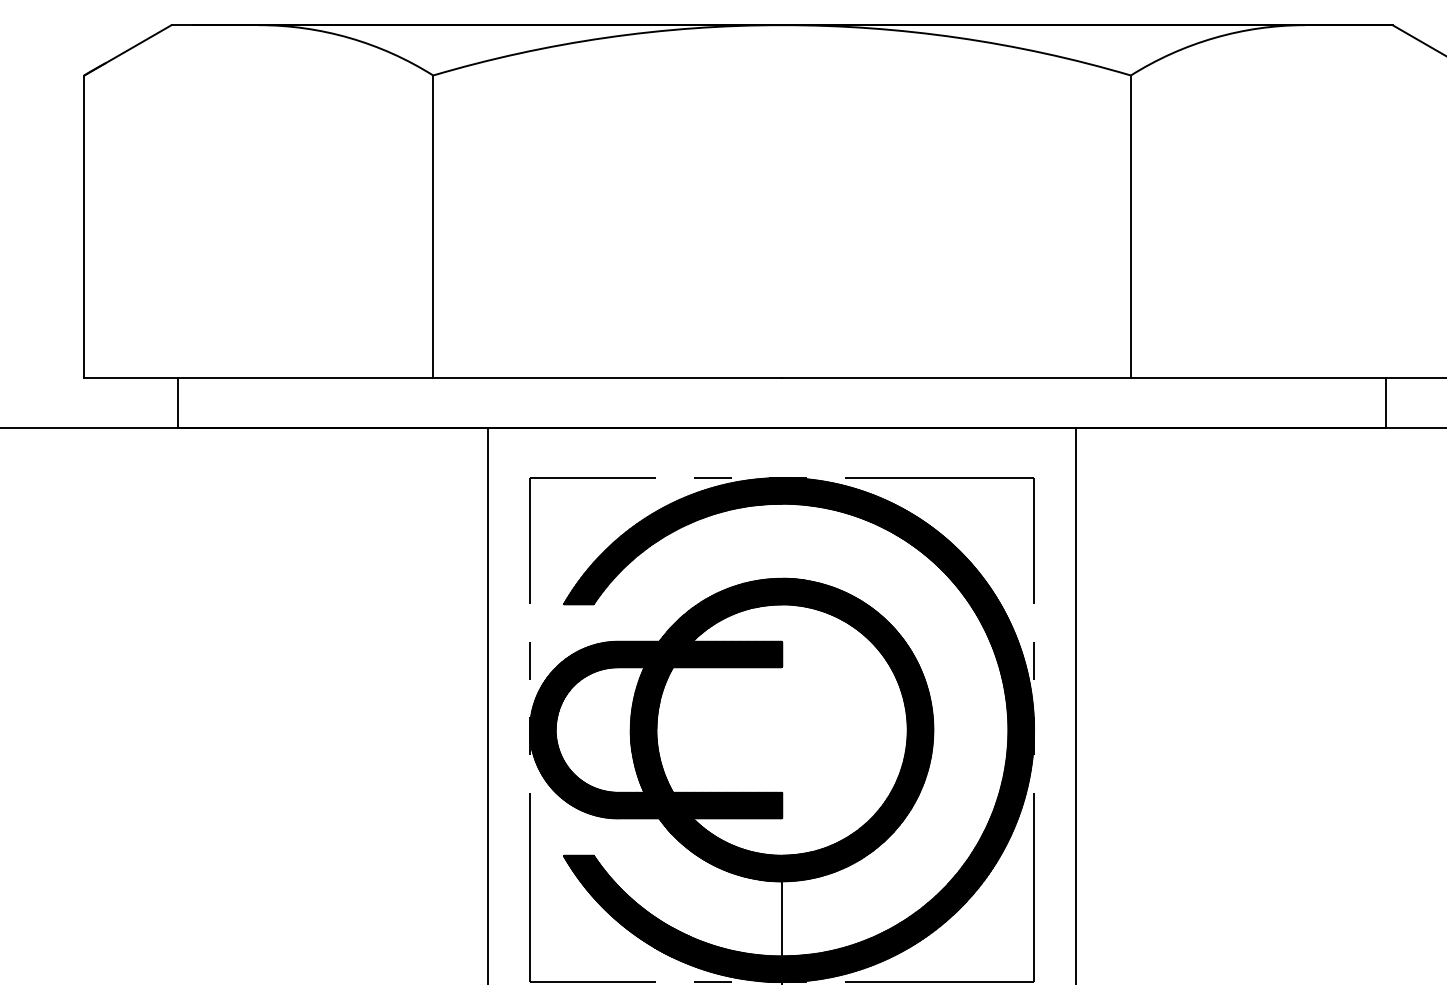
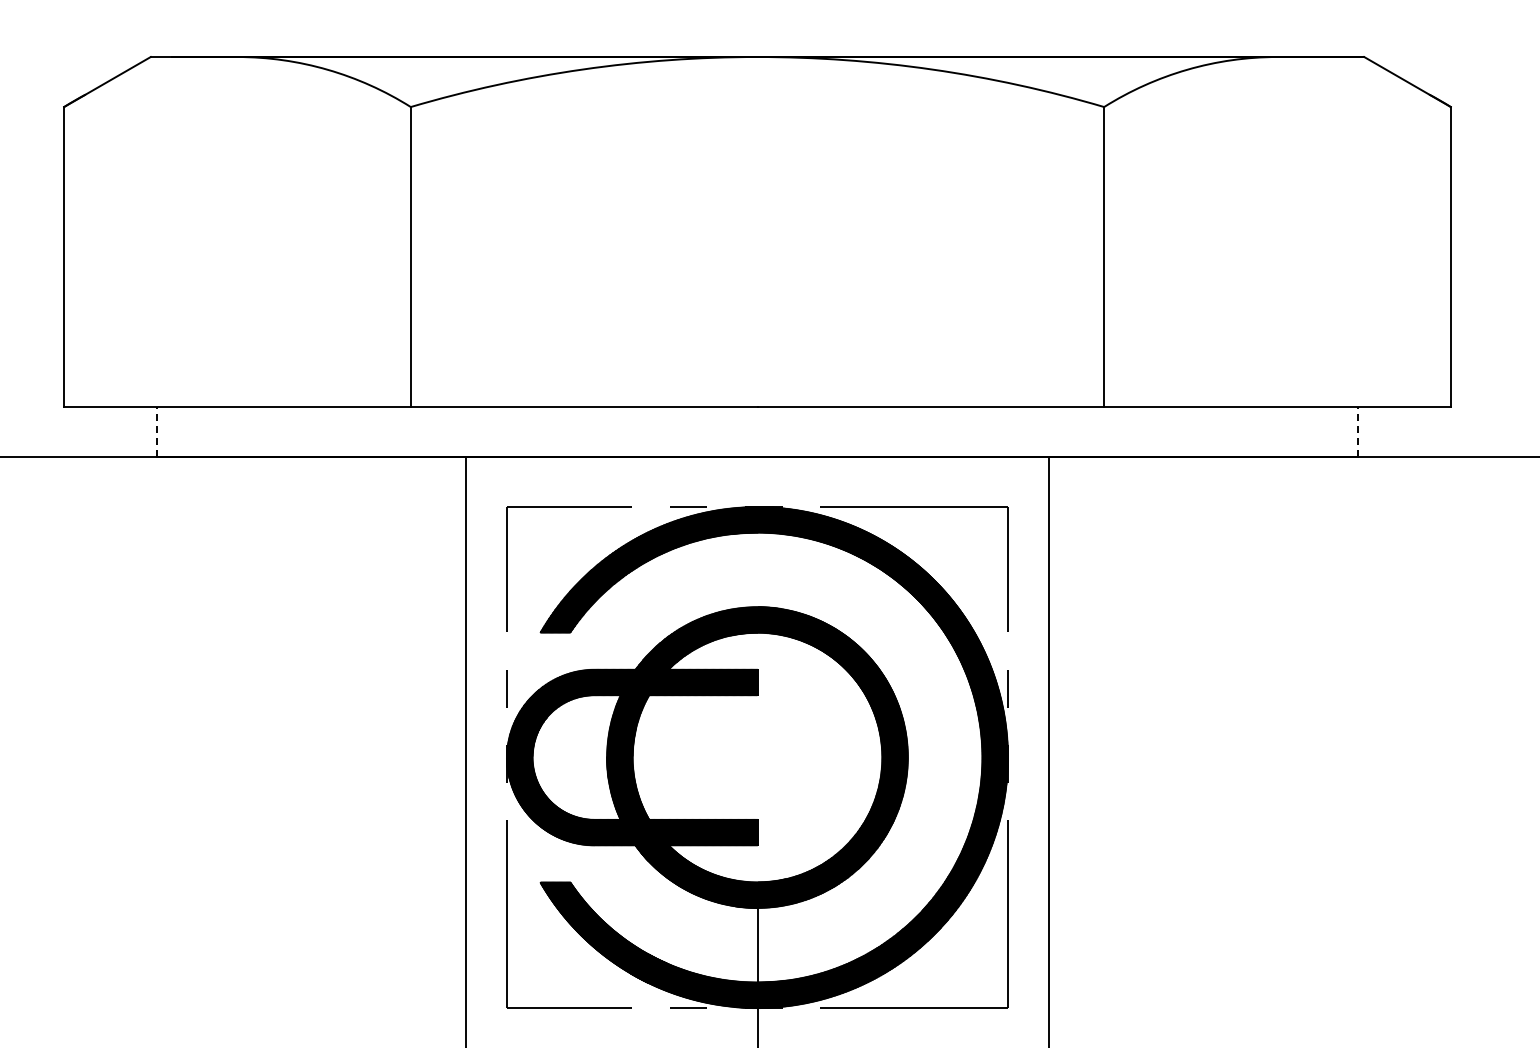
line: (178, 401) -> (157, 431), solid -> dashed
line: (1385, 401) -> (1357, 431), solid -> dashed

